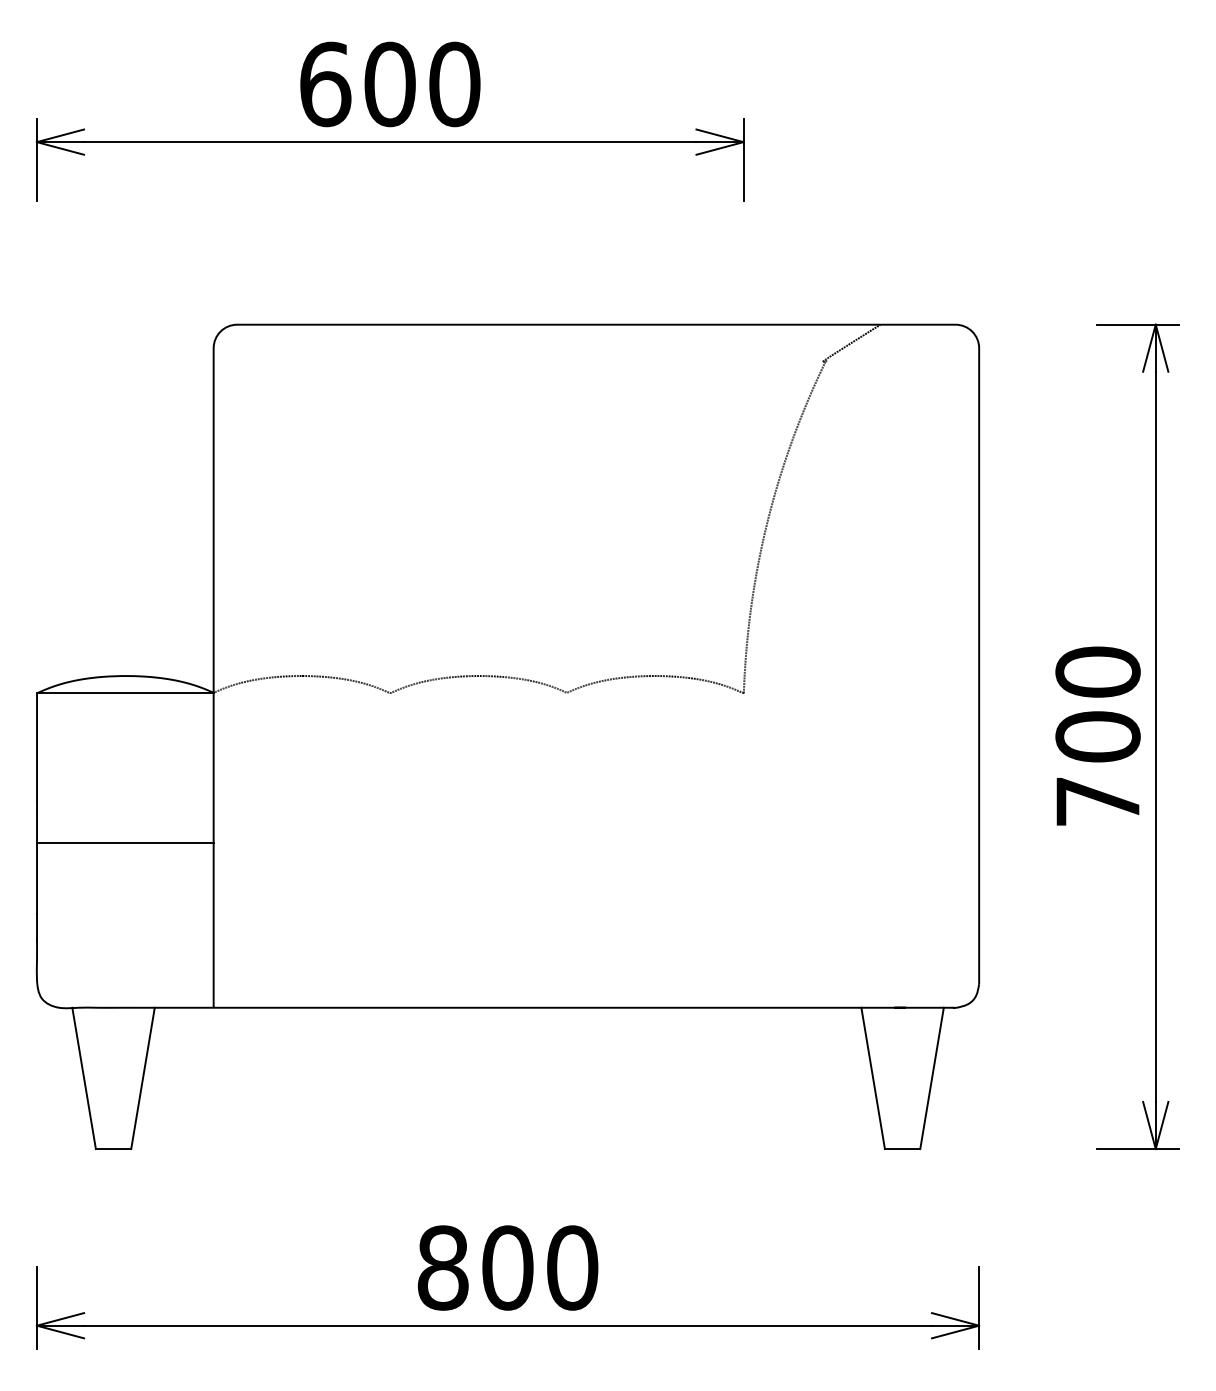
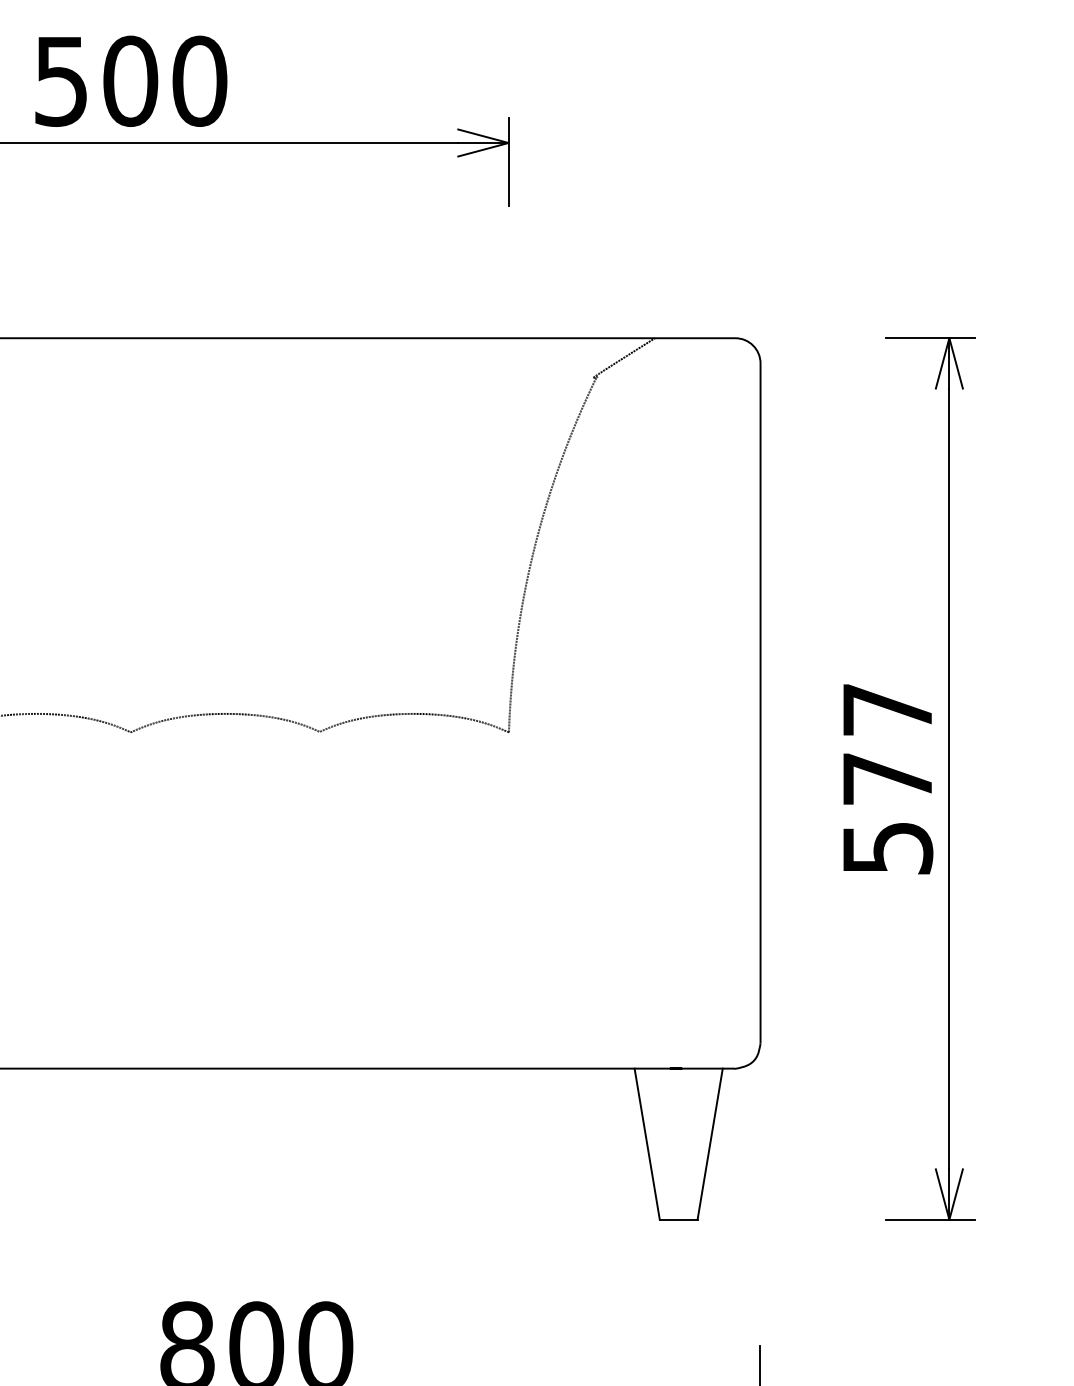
text: (325, 84) -> (61, 81), 600 -> 500
text: (1097, 736) -> (887, 778), 700 -> 577

